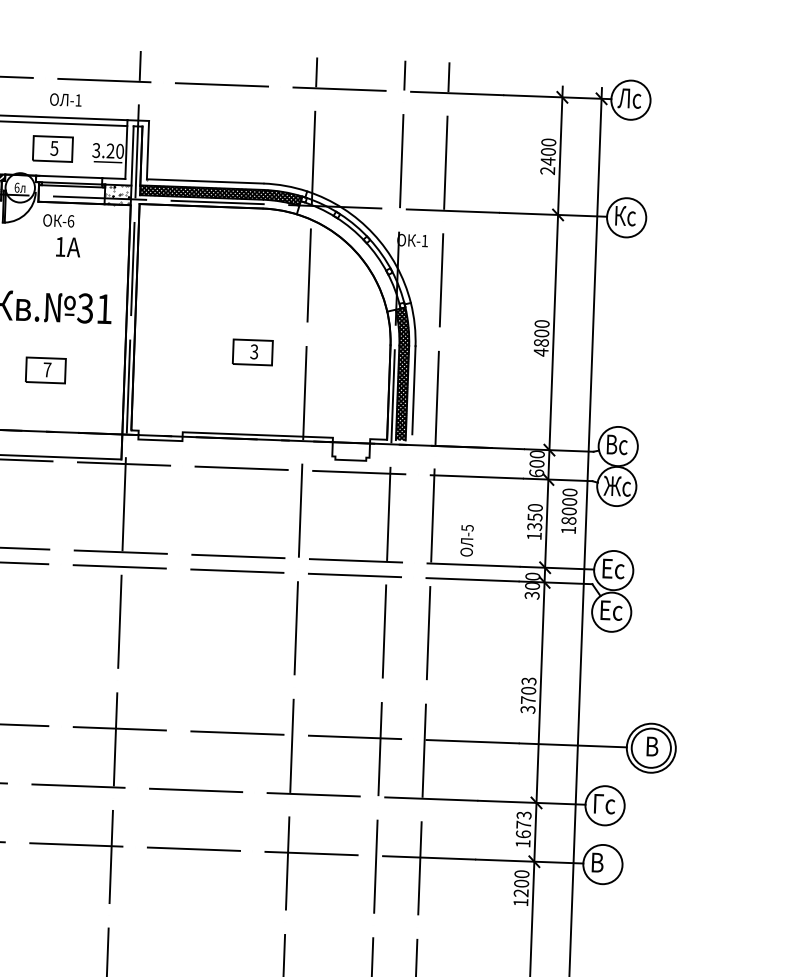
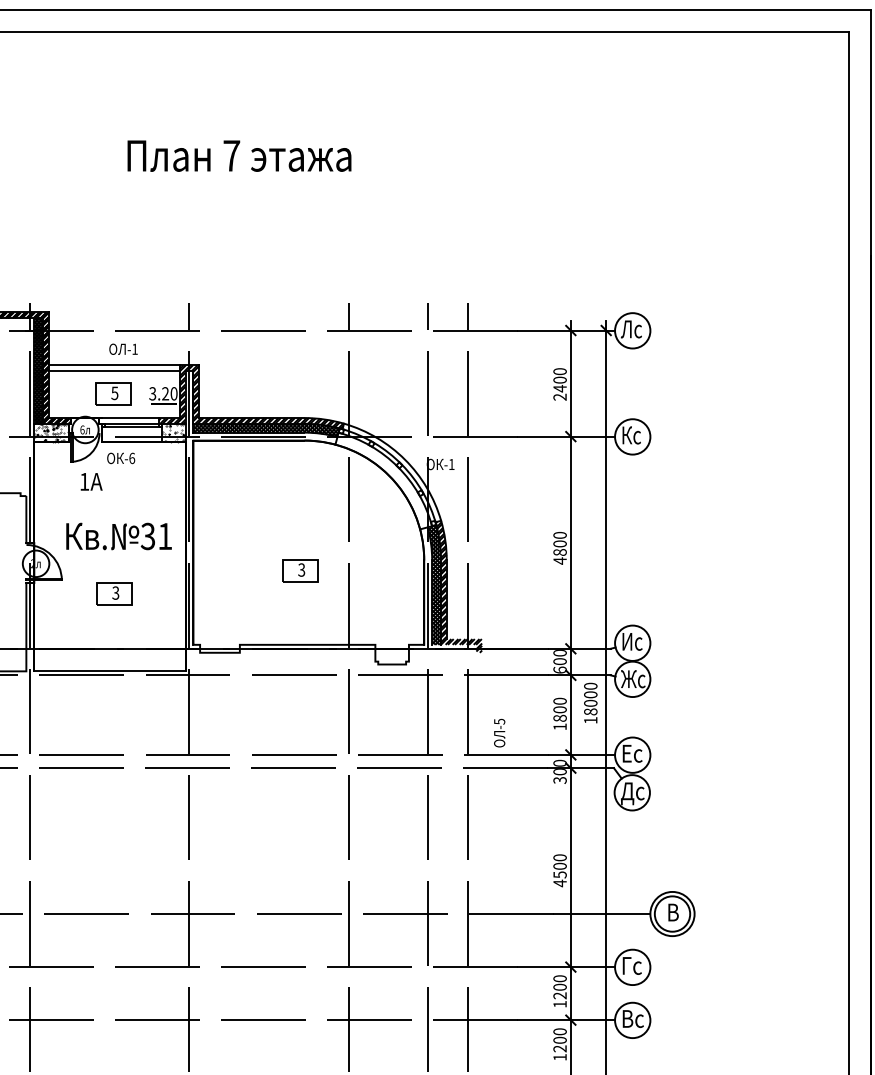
hatch: (204, 157) -> (250, 396), added
text: (68, 246) -> (91, 481), moved
text: (47, 369) -> (115, 592), 7 -> 3
hatch: (427, 376) -> (458, 586), added
text: (619, 444) -> (633, 641), Вс -> Ис
text: (534, 521) -> (559, 713), 1350 -> 1800
text: (611, 613) -> (632, 793), Ес -> Дс
text: (527, 695) -> (559, 870), 3703 -> 4500
text: (523, 825) -> (559, 987), 1673 -> 1200
text: (610, 866) -> (639, 1021), В -> Вс

